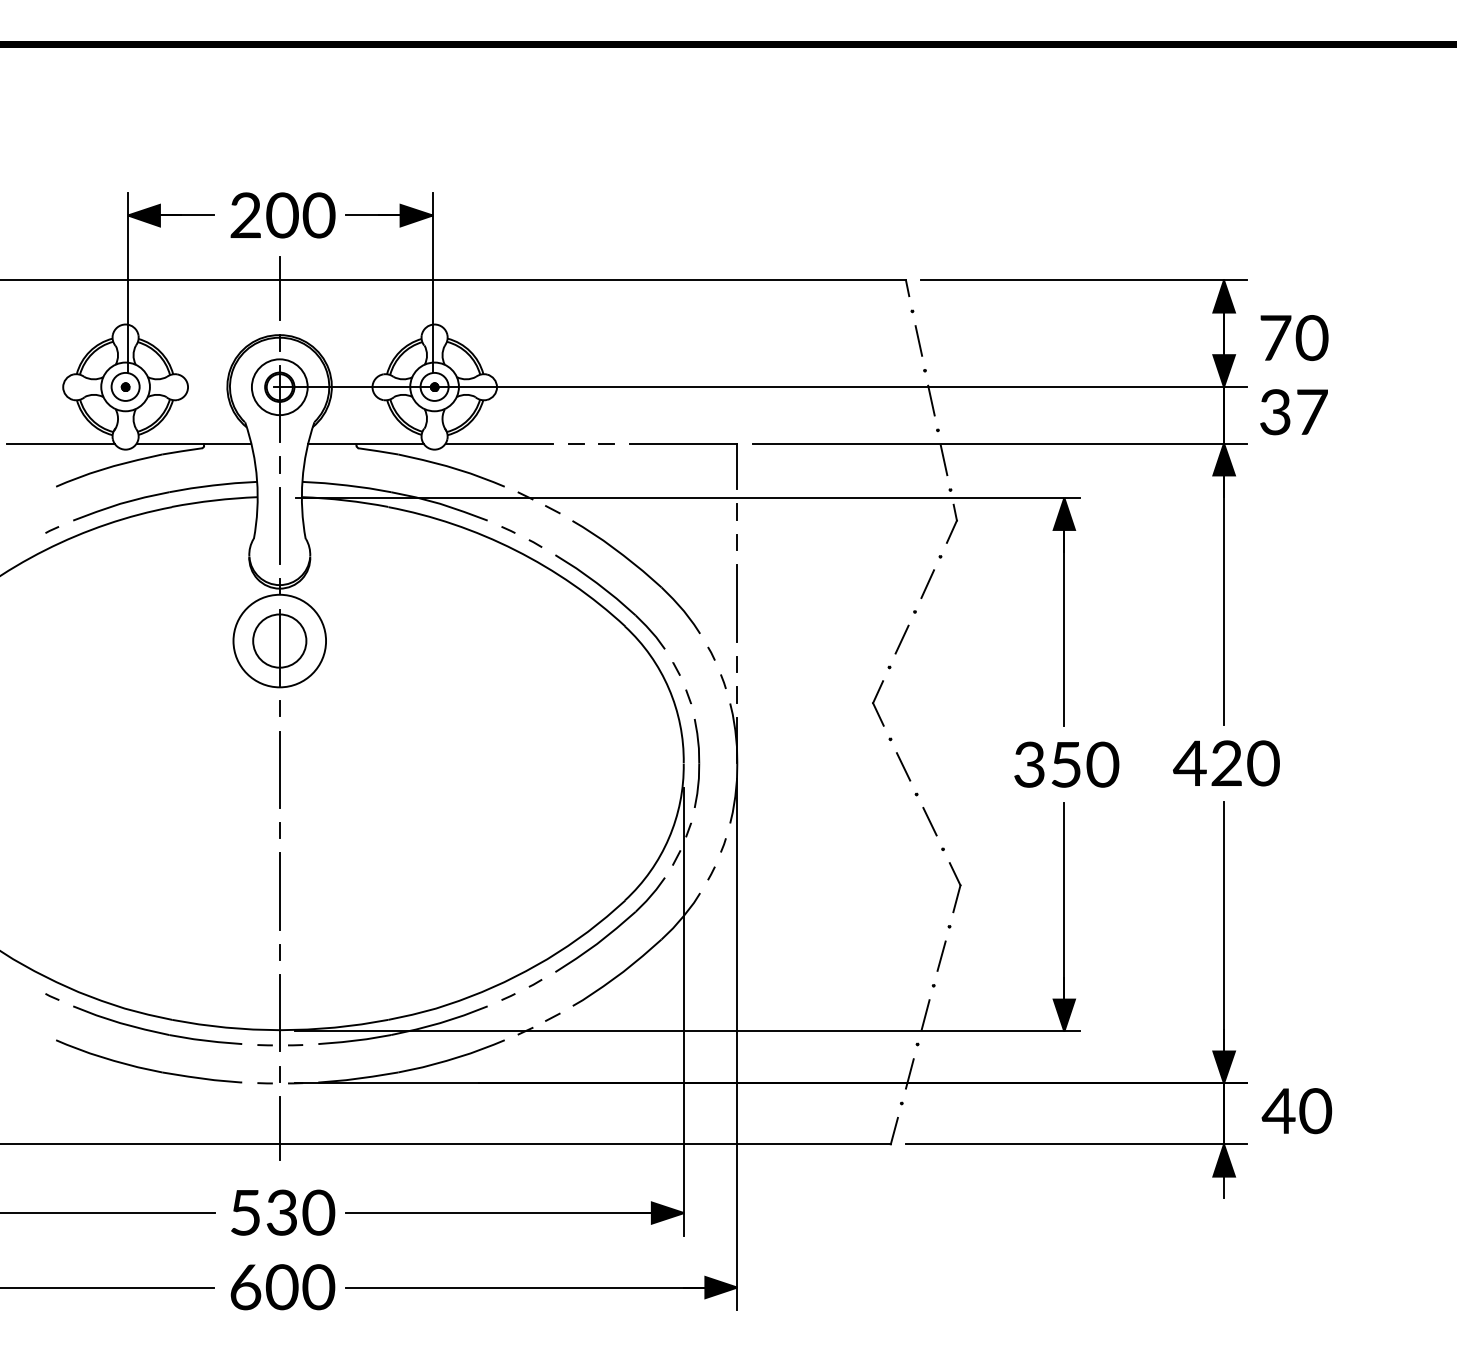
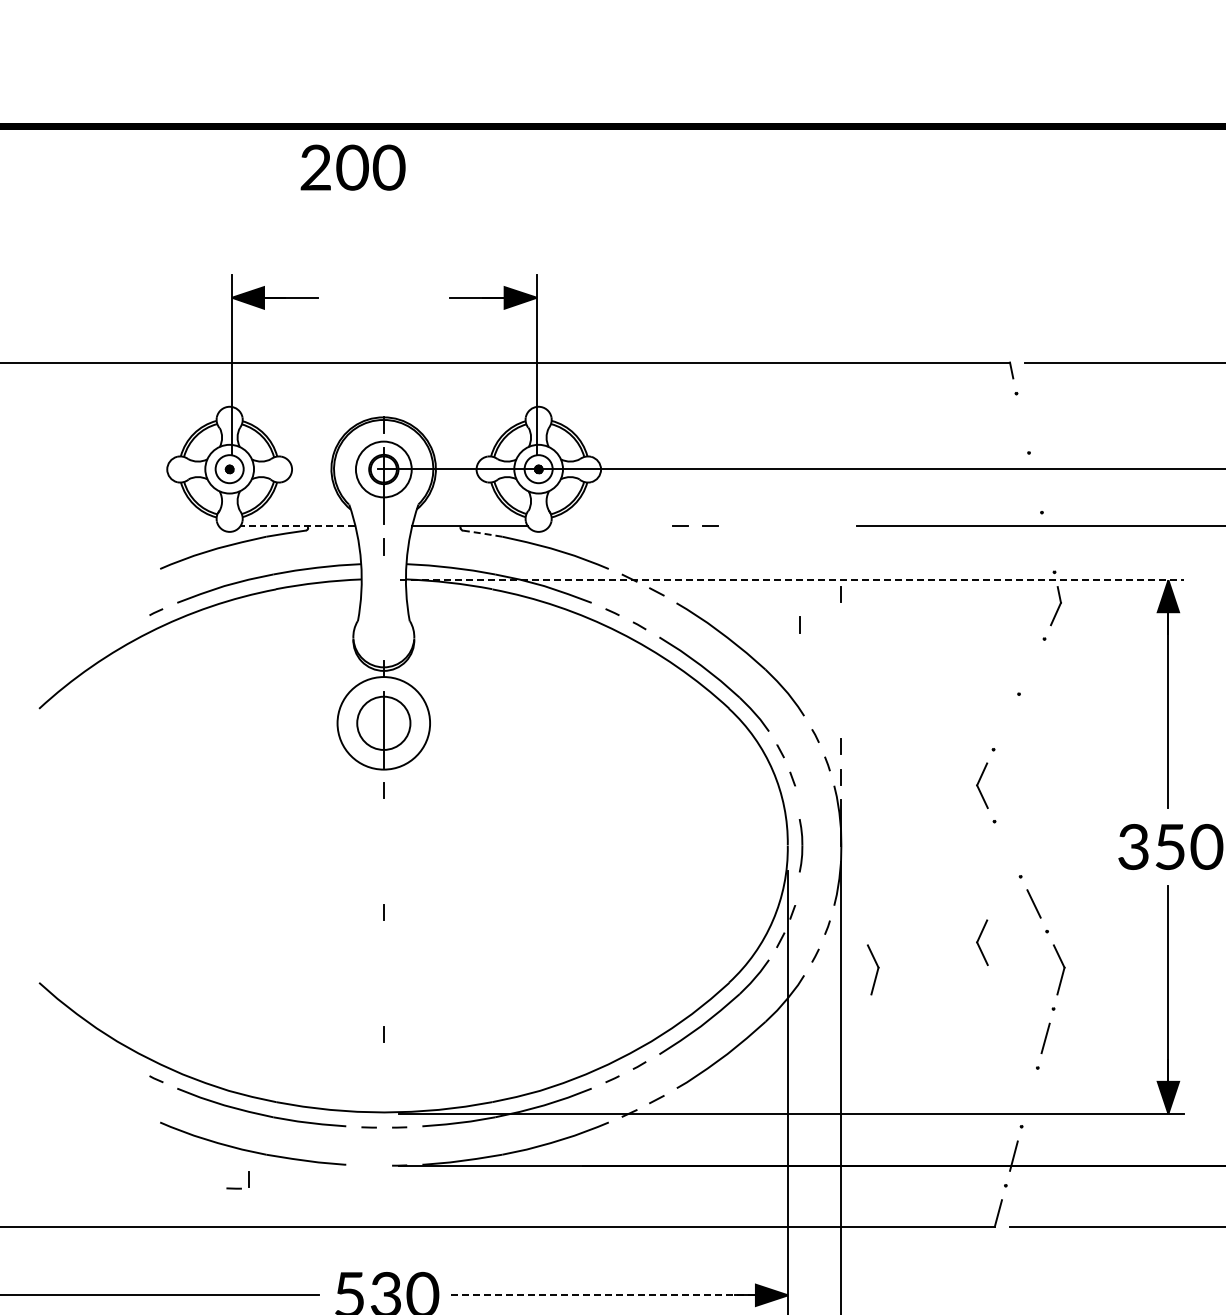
text: (282, 215) -> (352, 167), moved
line: (280, 288) -> (384, 370), removed
line: (918, 340) -> (1022, 422), removed
line: (931, 400) -> (1035, 482), removed
line: (60, 443) -> (164, 525), removed
line: (193, 443) -> (297, 525), solid -> dashed
line: (499, 443) -> (603, 525), removed
part: (683, 444) -> (787, 526), removed
line: (378, 451) -> (482, 533), solid -> dashed
line: (943, 460) -> (1047, 542), removed
line: (688, 498) -> (792, 580), solid -> dashed
line: (280, 525) -> (384, 607), removed
line: (736, 542) -> (799, 624), moved
line: (927, 583) -> (1031, 665), removed
line: (737, 603) -> (841, 685), removed
line: (901, 639) -> (1005, 721), removed
part: (696, 763) -> (800, 845), size x0.6
line: (903, 766) -> (1007, 848), removed
line: (280, 769) -> (384, 851), removed
part: (878, 860) -> (982, 942), added
part: (768, 887) -> (872, 969), added
line: (280, 891) -> (384, 973), removed
line: (280, 1013) -> (384, 1095), removed
line: (925, 1014) -> (1029, 1096), removed
part: (268, 1082) -> (237, 1187), moved
line: (280, 1128) -> (384, 1210), removed
line: (509, 1213) -> (613, 1295), solid -> dashed

